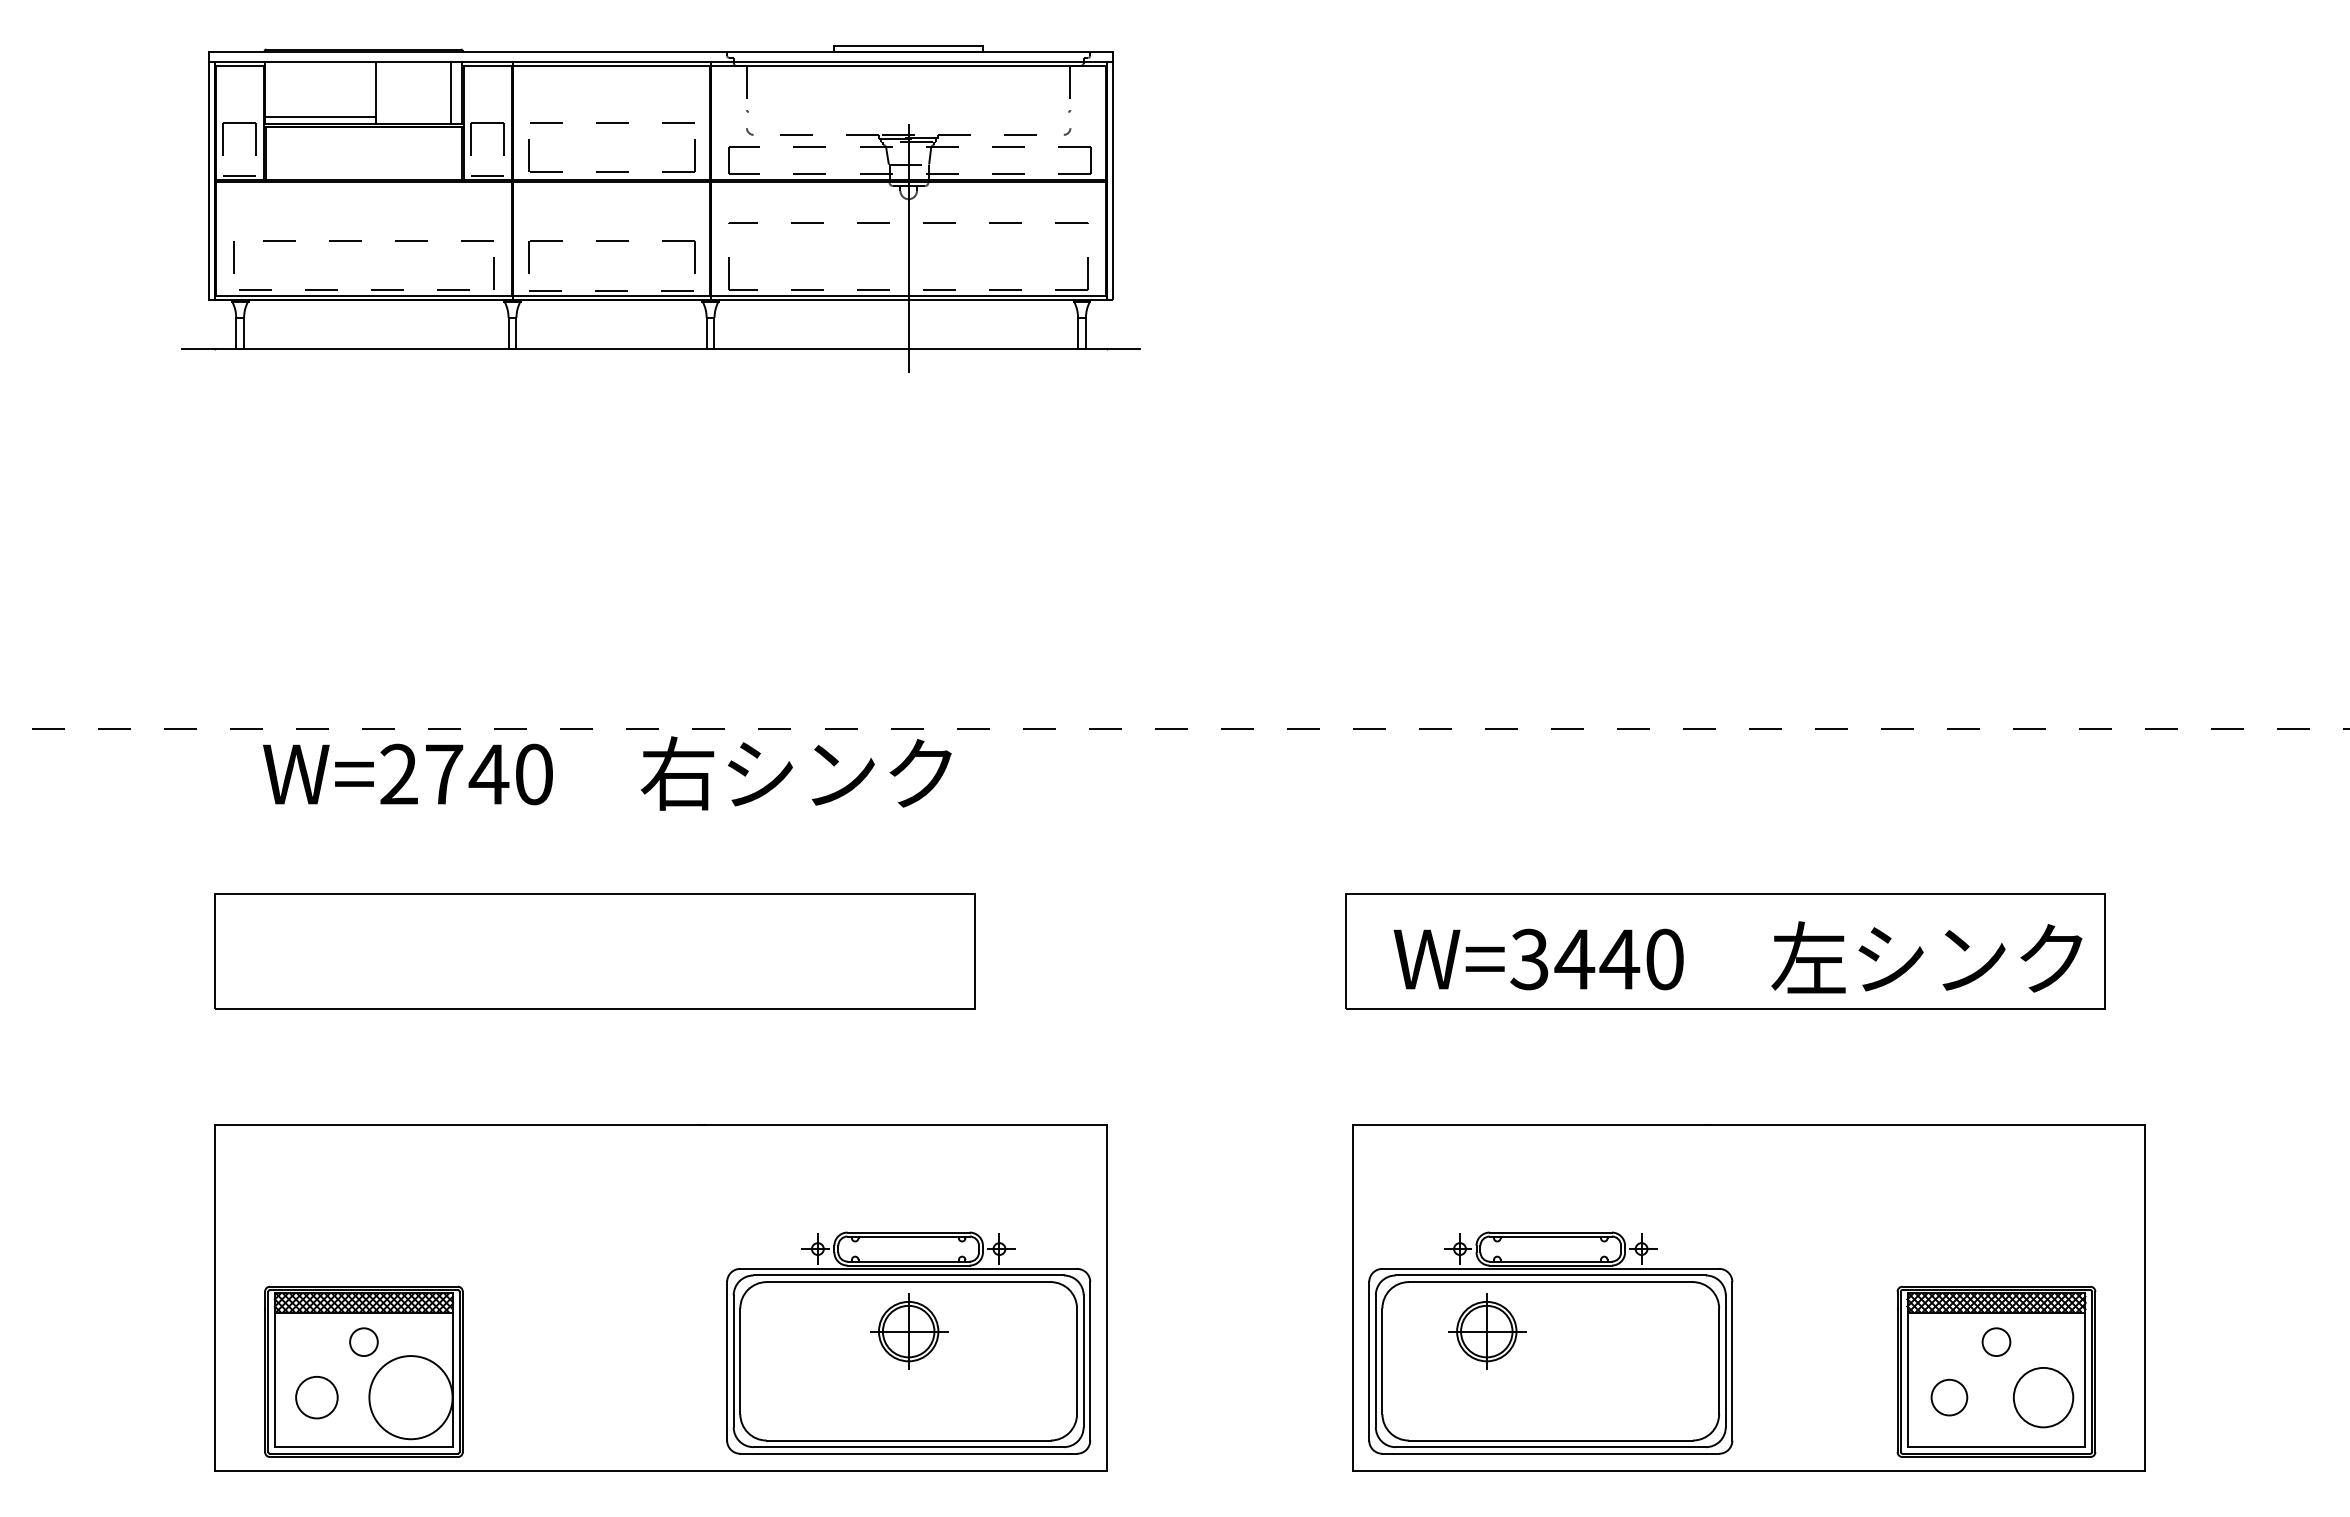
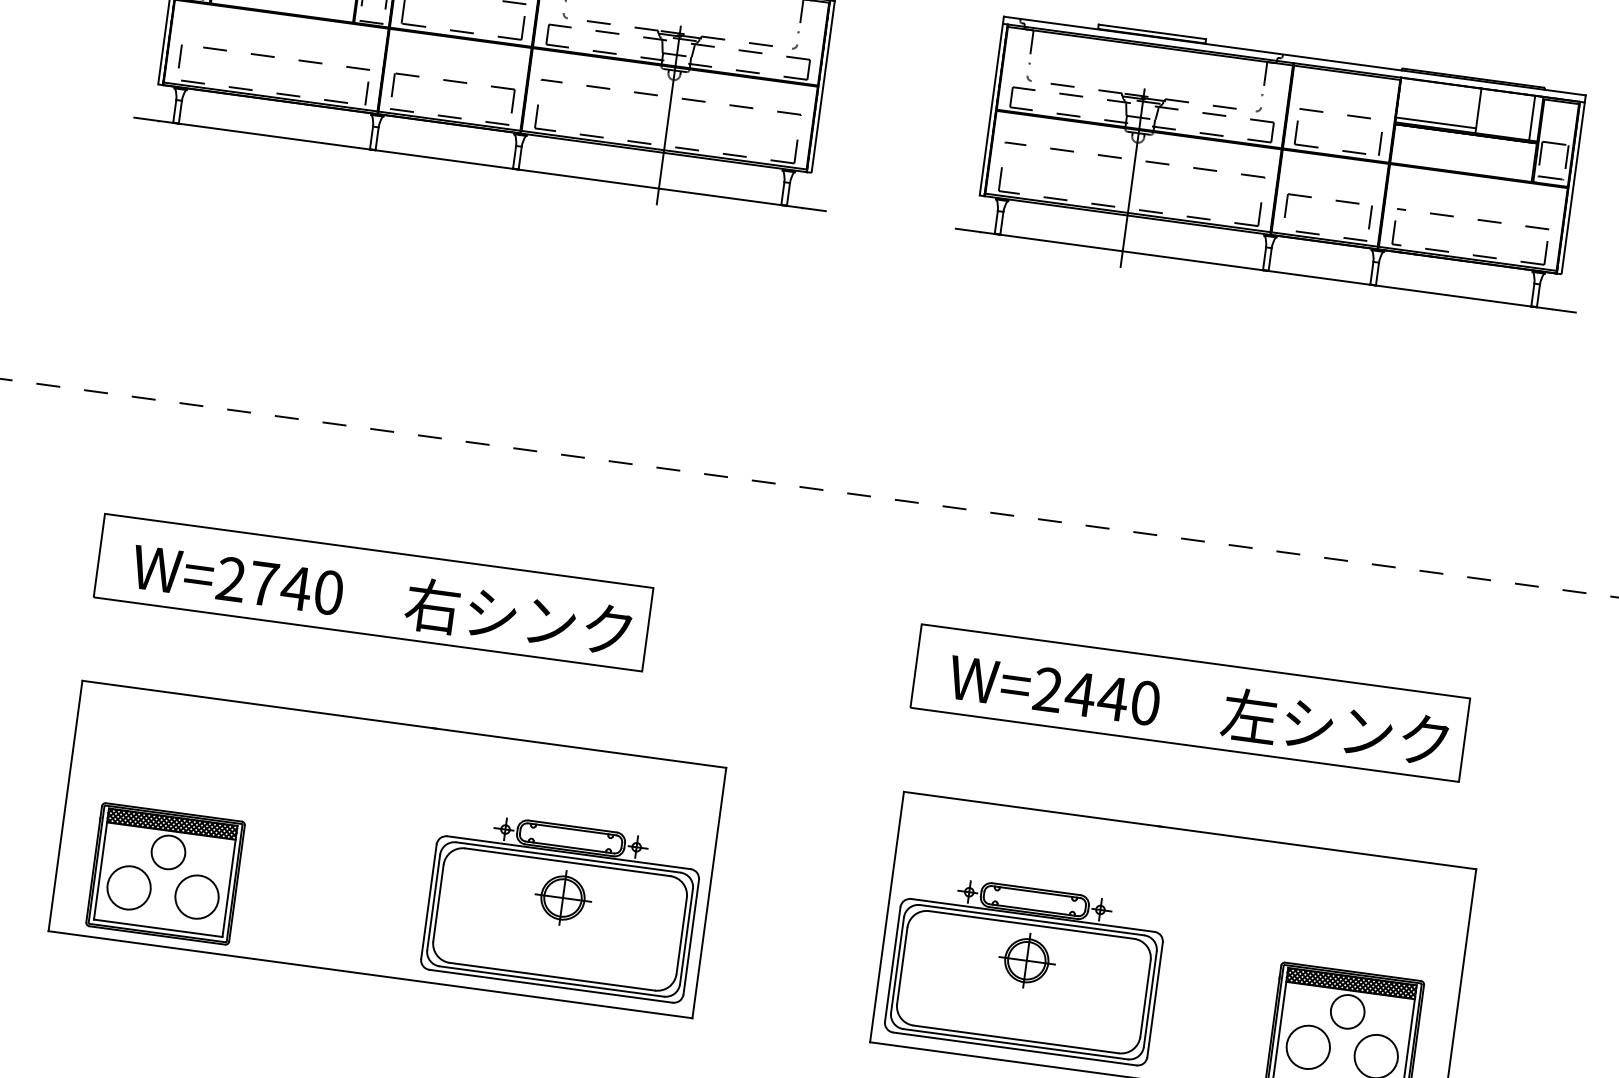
part: (1748, 208) -> (1279, 168), added
text: (607, 773) -> (381, 599), moved
text: (1529, 959) -> (1047, 689), W=3440 -> W=2440
part: (1487, 1331) -> (1027, 960), moved
circle: (363, 1342) -> (168, 852), size x1.67
circle: (1996, 1342) -> (1347, 1012), size x1.67
circle: (316, 1397) -> (128, 887), size x1.43
circle: (410, 1397) -> (196, 896), size x0.71
circle: (1949, 1397) -> (1308, 1047), size x1.67

